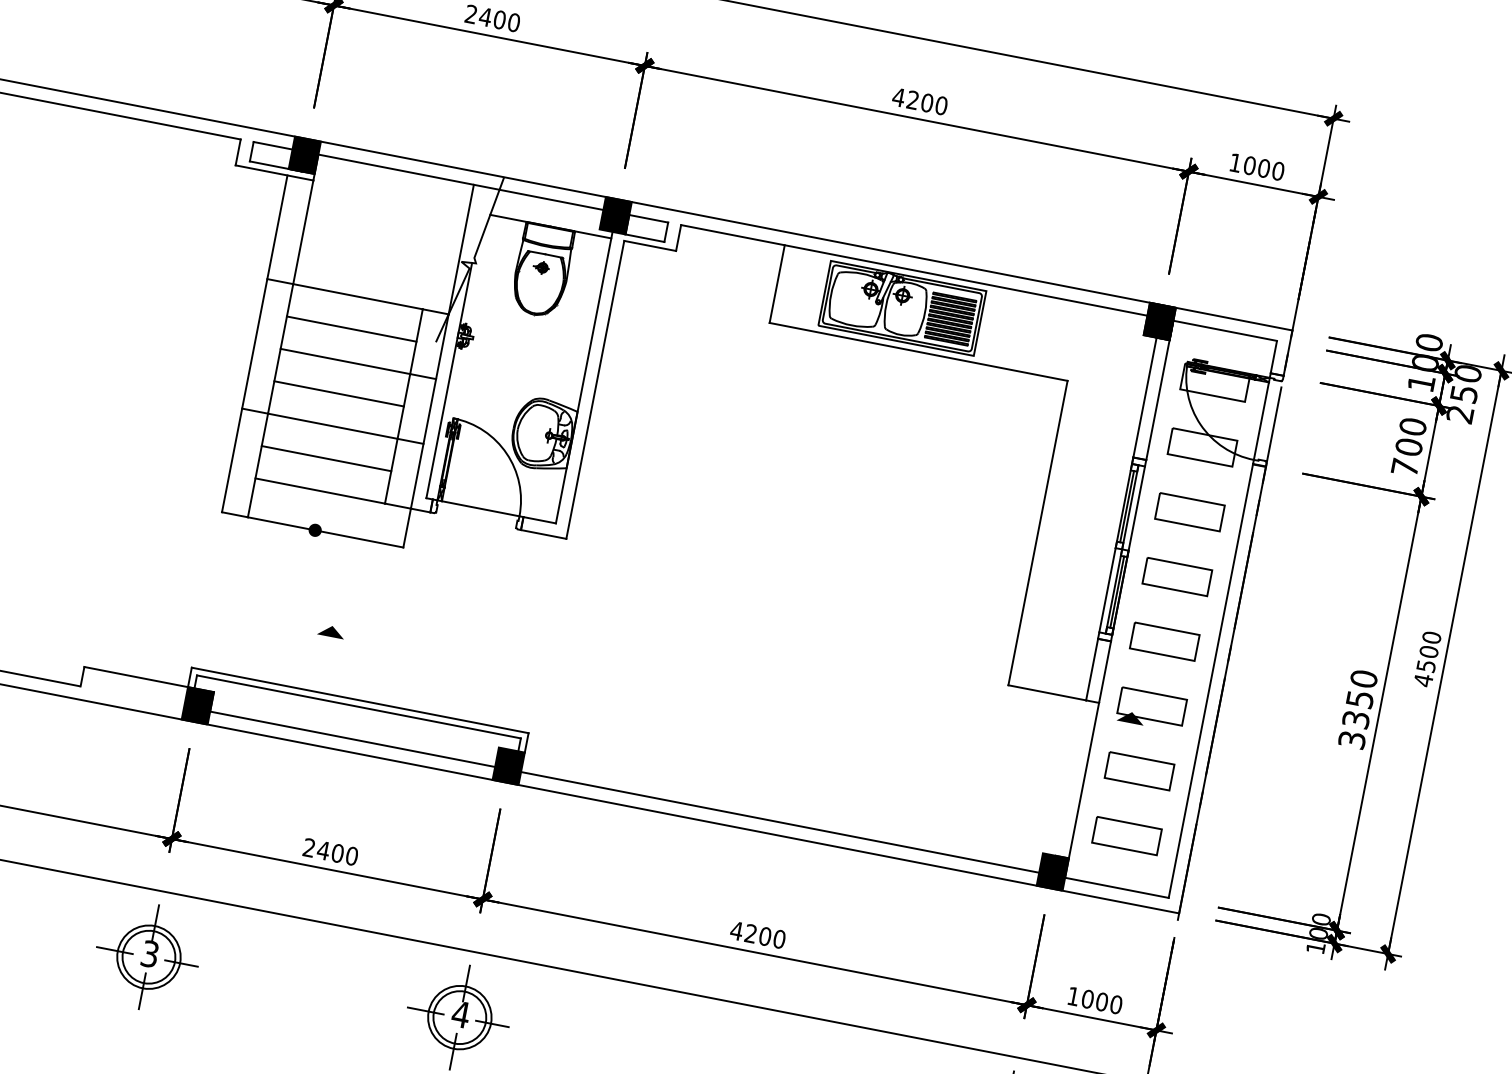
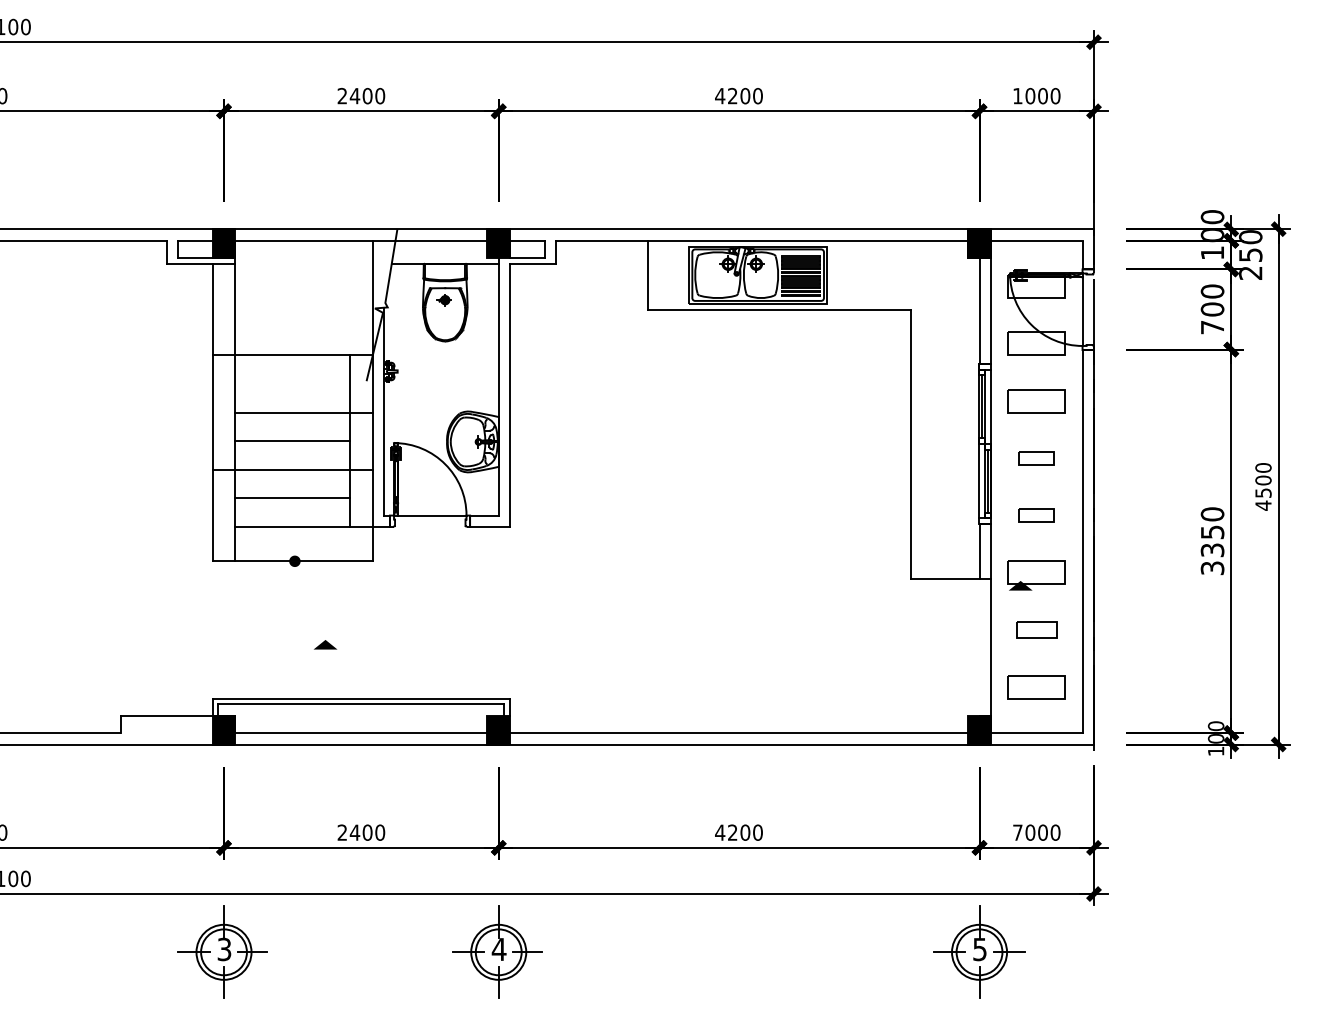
line: (351, 328) -> (292, 383), removed
part: (1177, 577) -> (1036, 458), size x0.6
part: (1164, 641) -> (1036, 515), size x0.6
part: (1139, 770) -> (1036, 629), size x0.7
text: (1073, 996) -> (1017, 832), 1000 -> 7000

